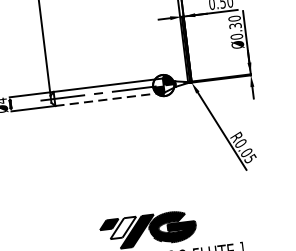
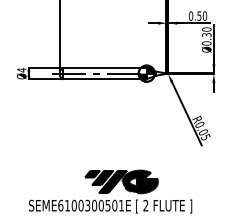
line: (111, 99) -> (105, 79), dashed -> solid
fill: (122, 227) -> (102, 177), added

